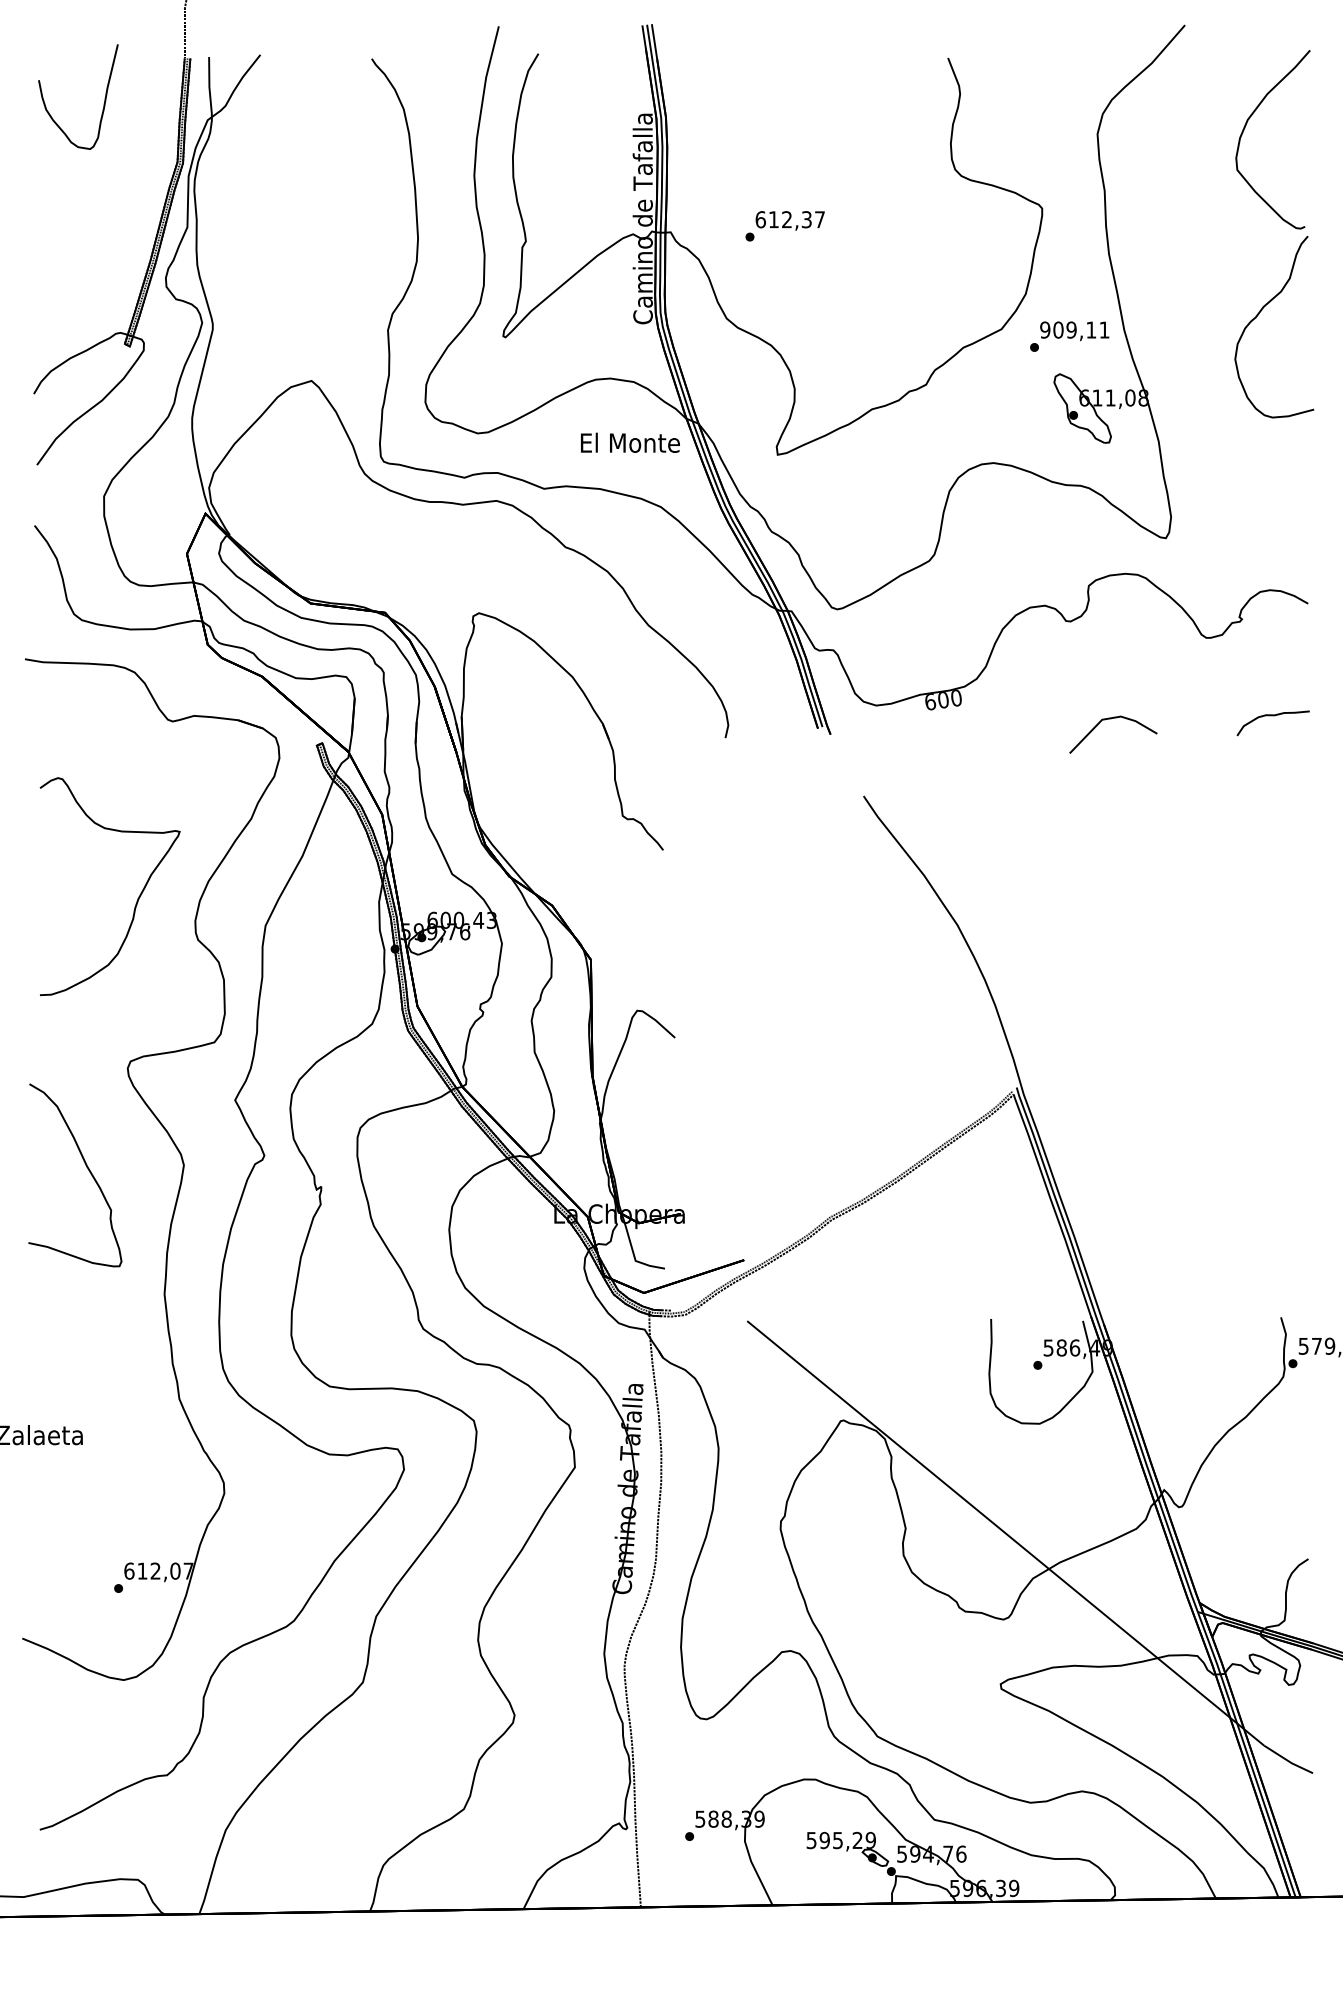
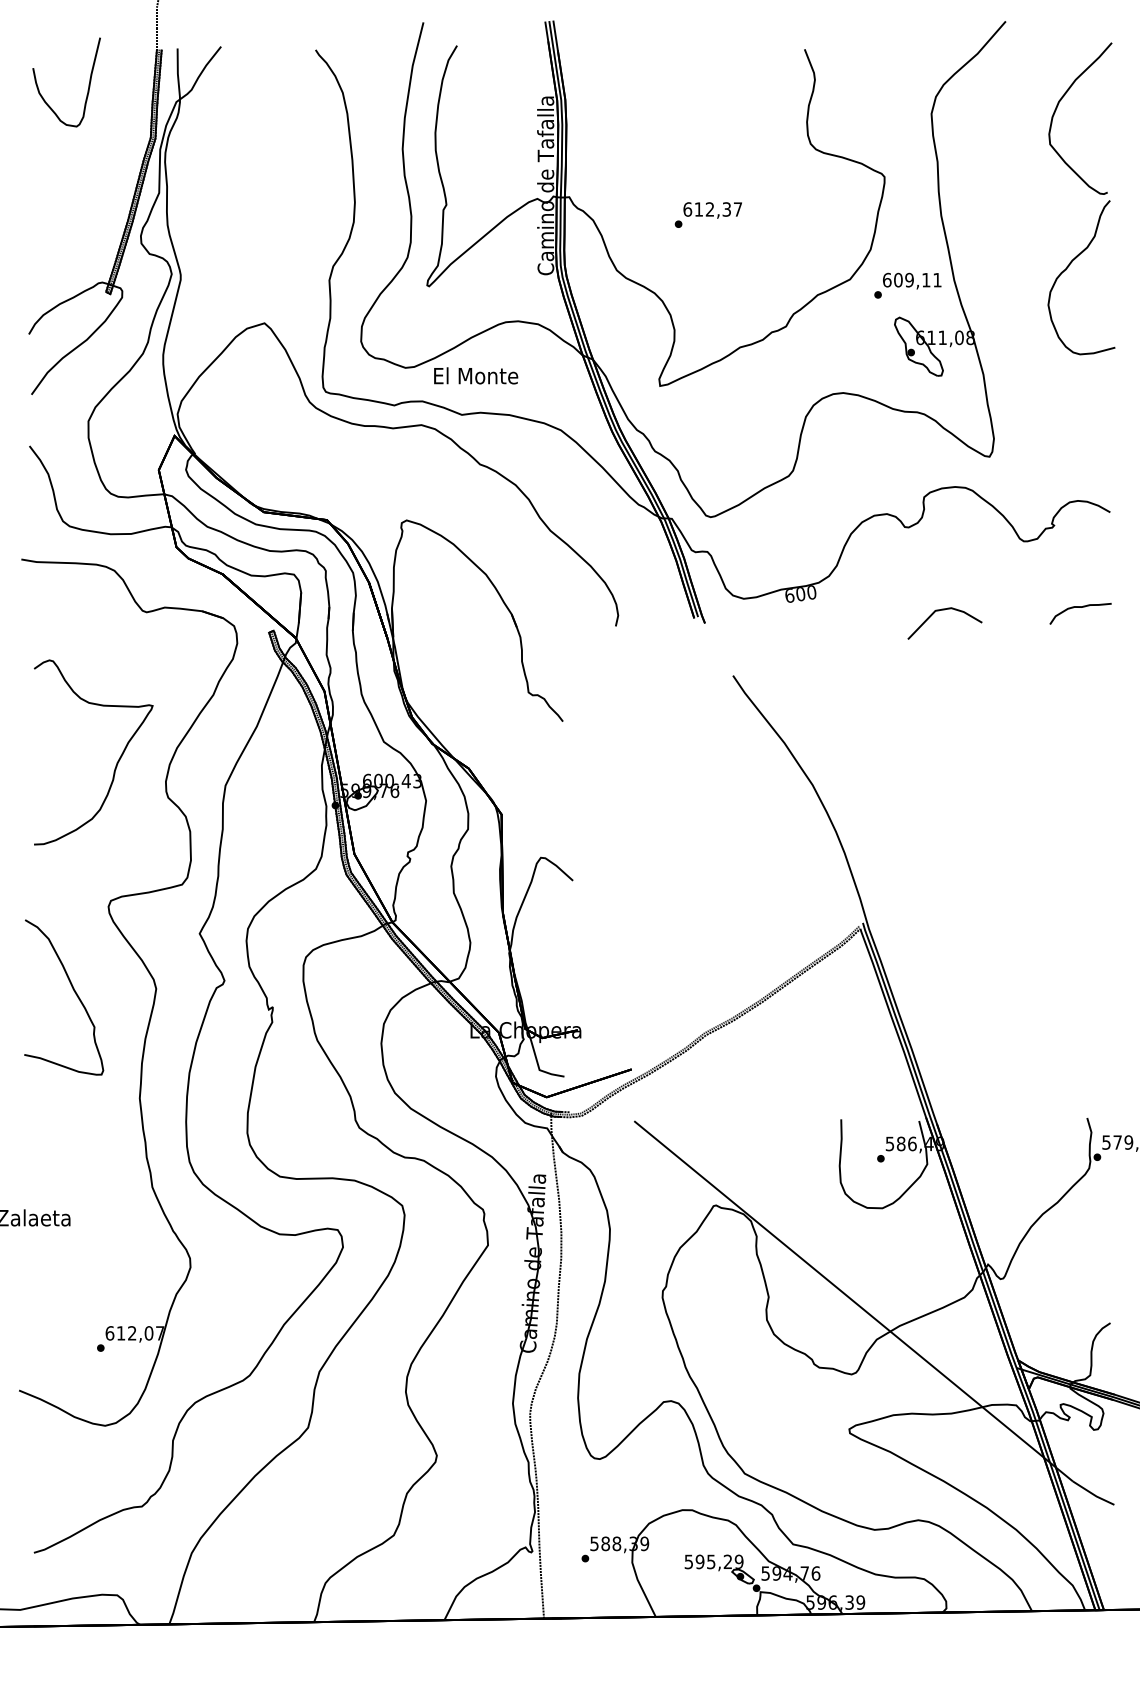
text: (784, 225) -> (707, 214), moved
text: (1044, 329) -> (886, 279), 909,11 -> 609,11
text: (630, 442) -> (476, 375), moved

